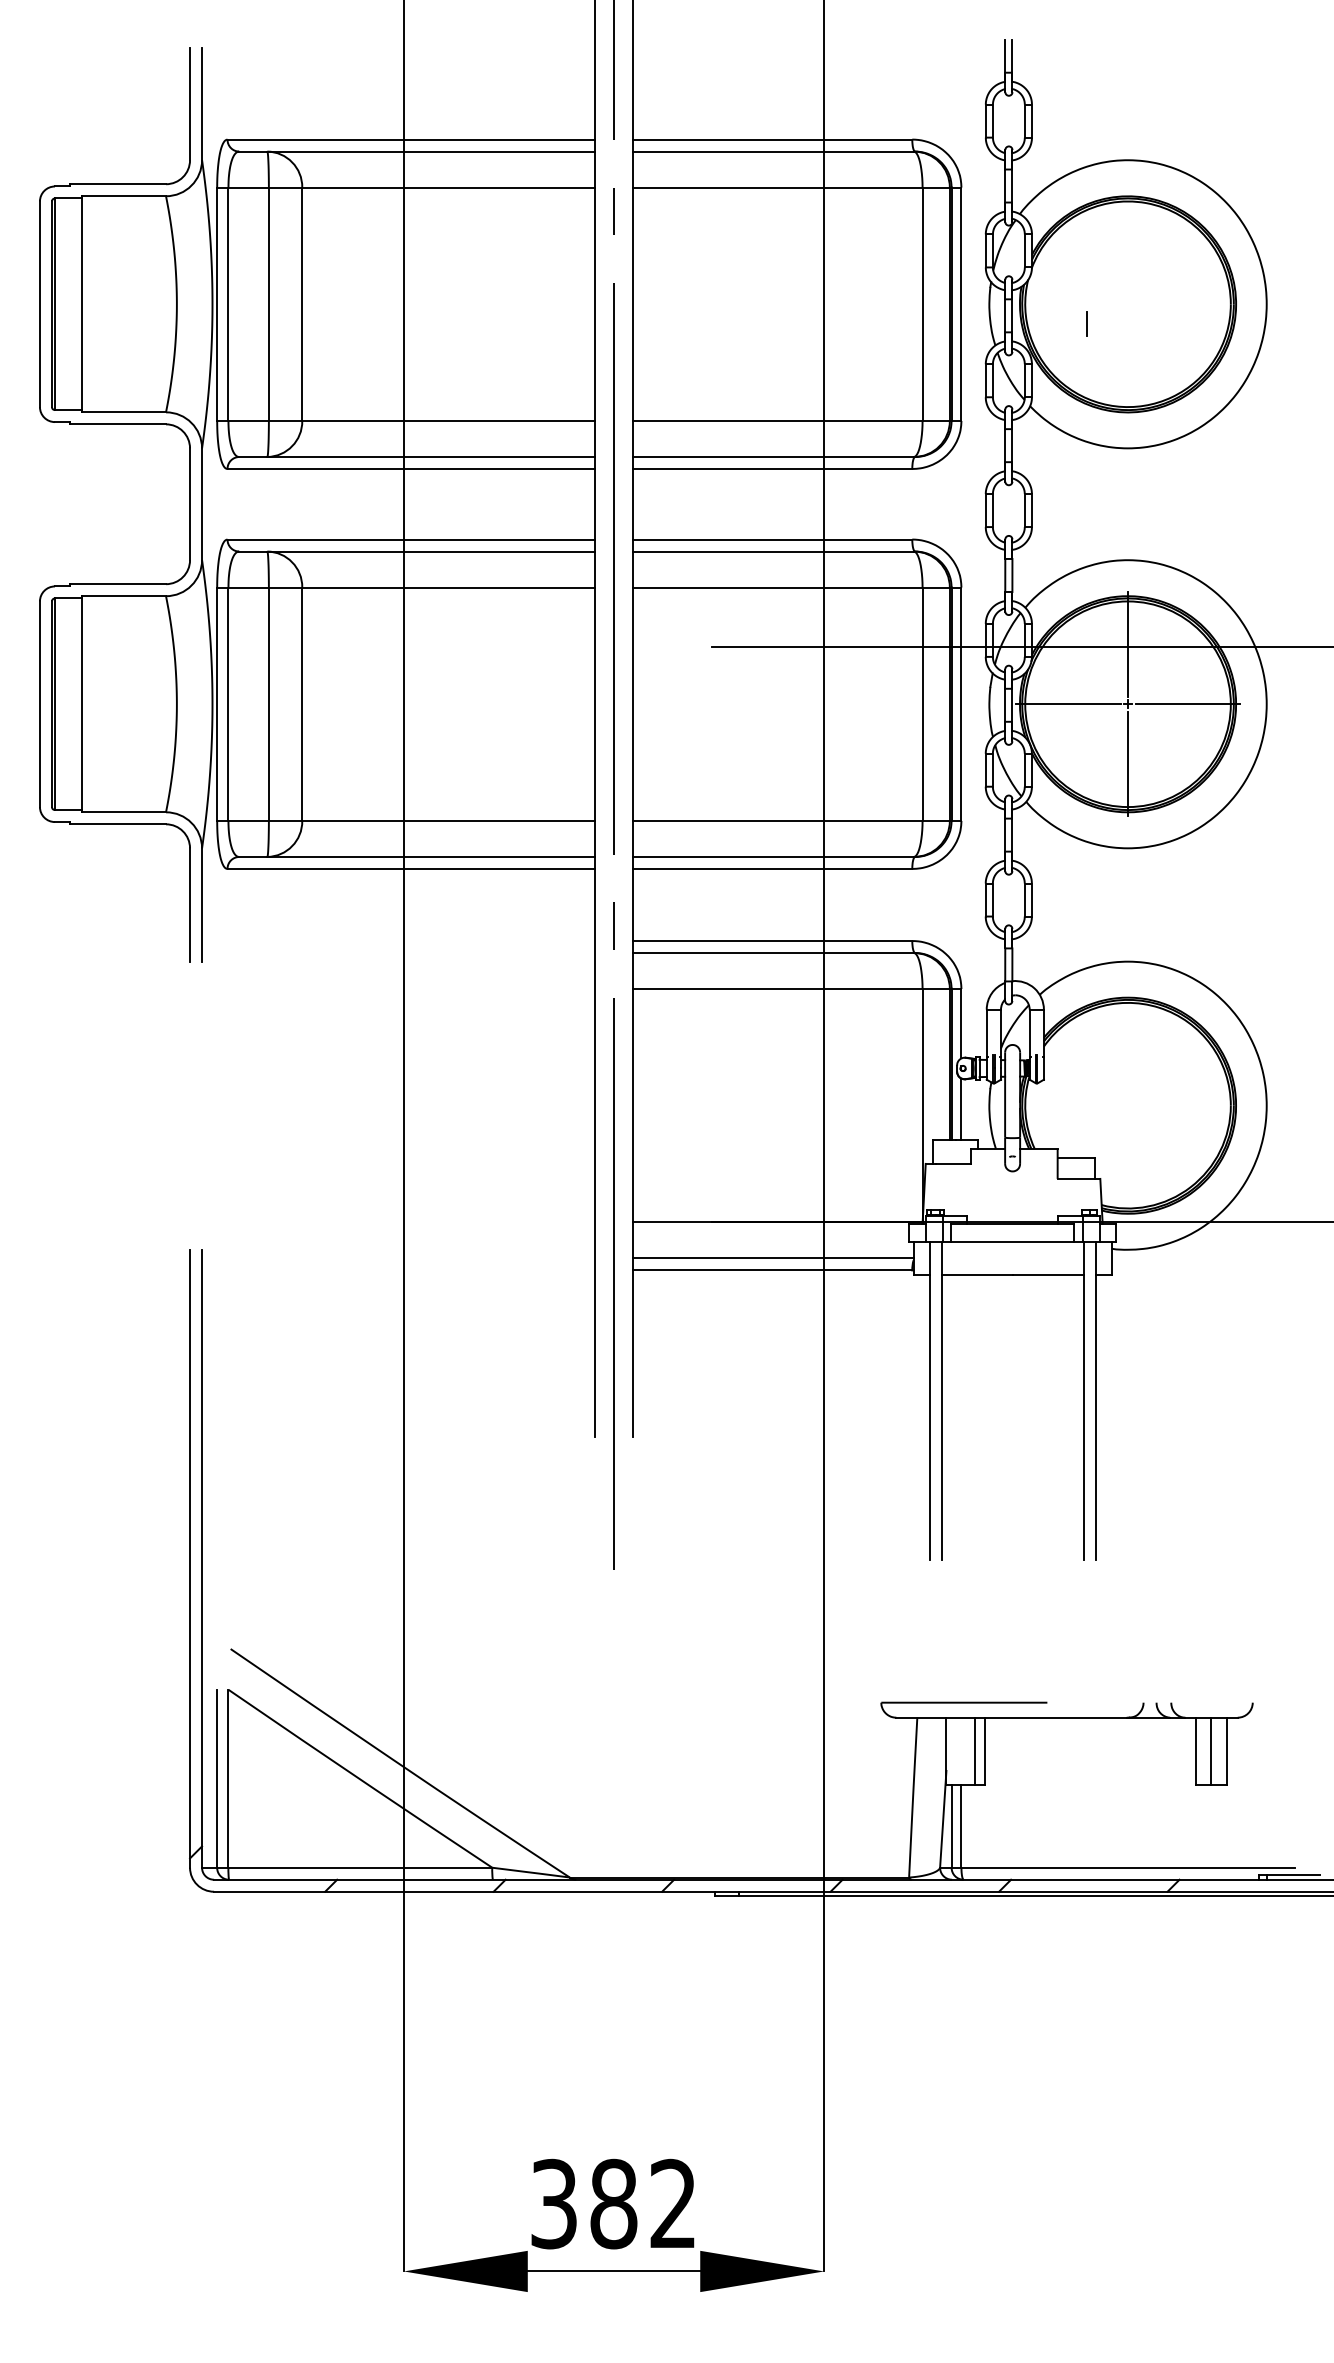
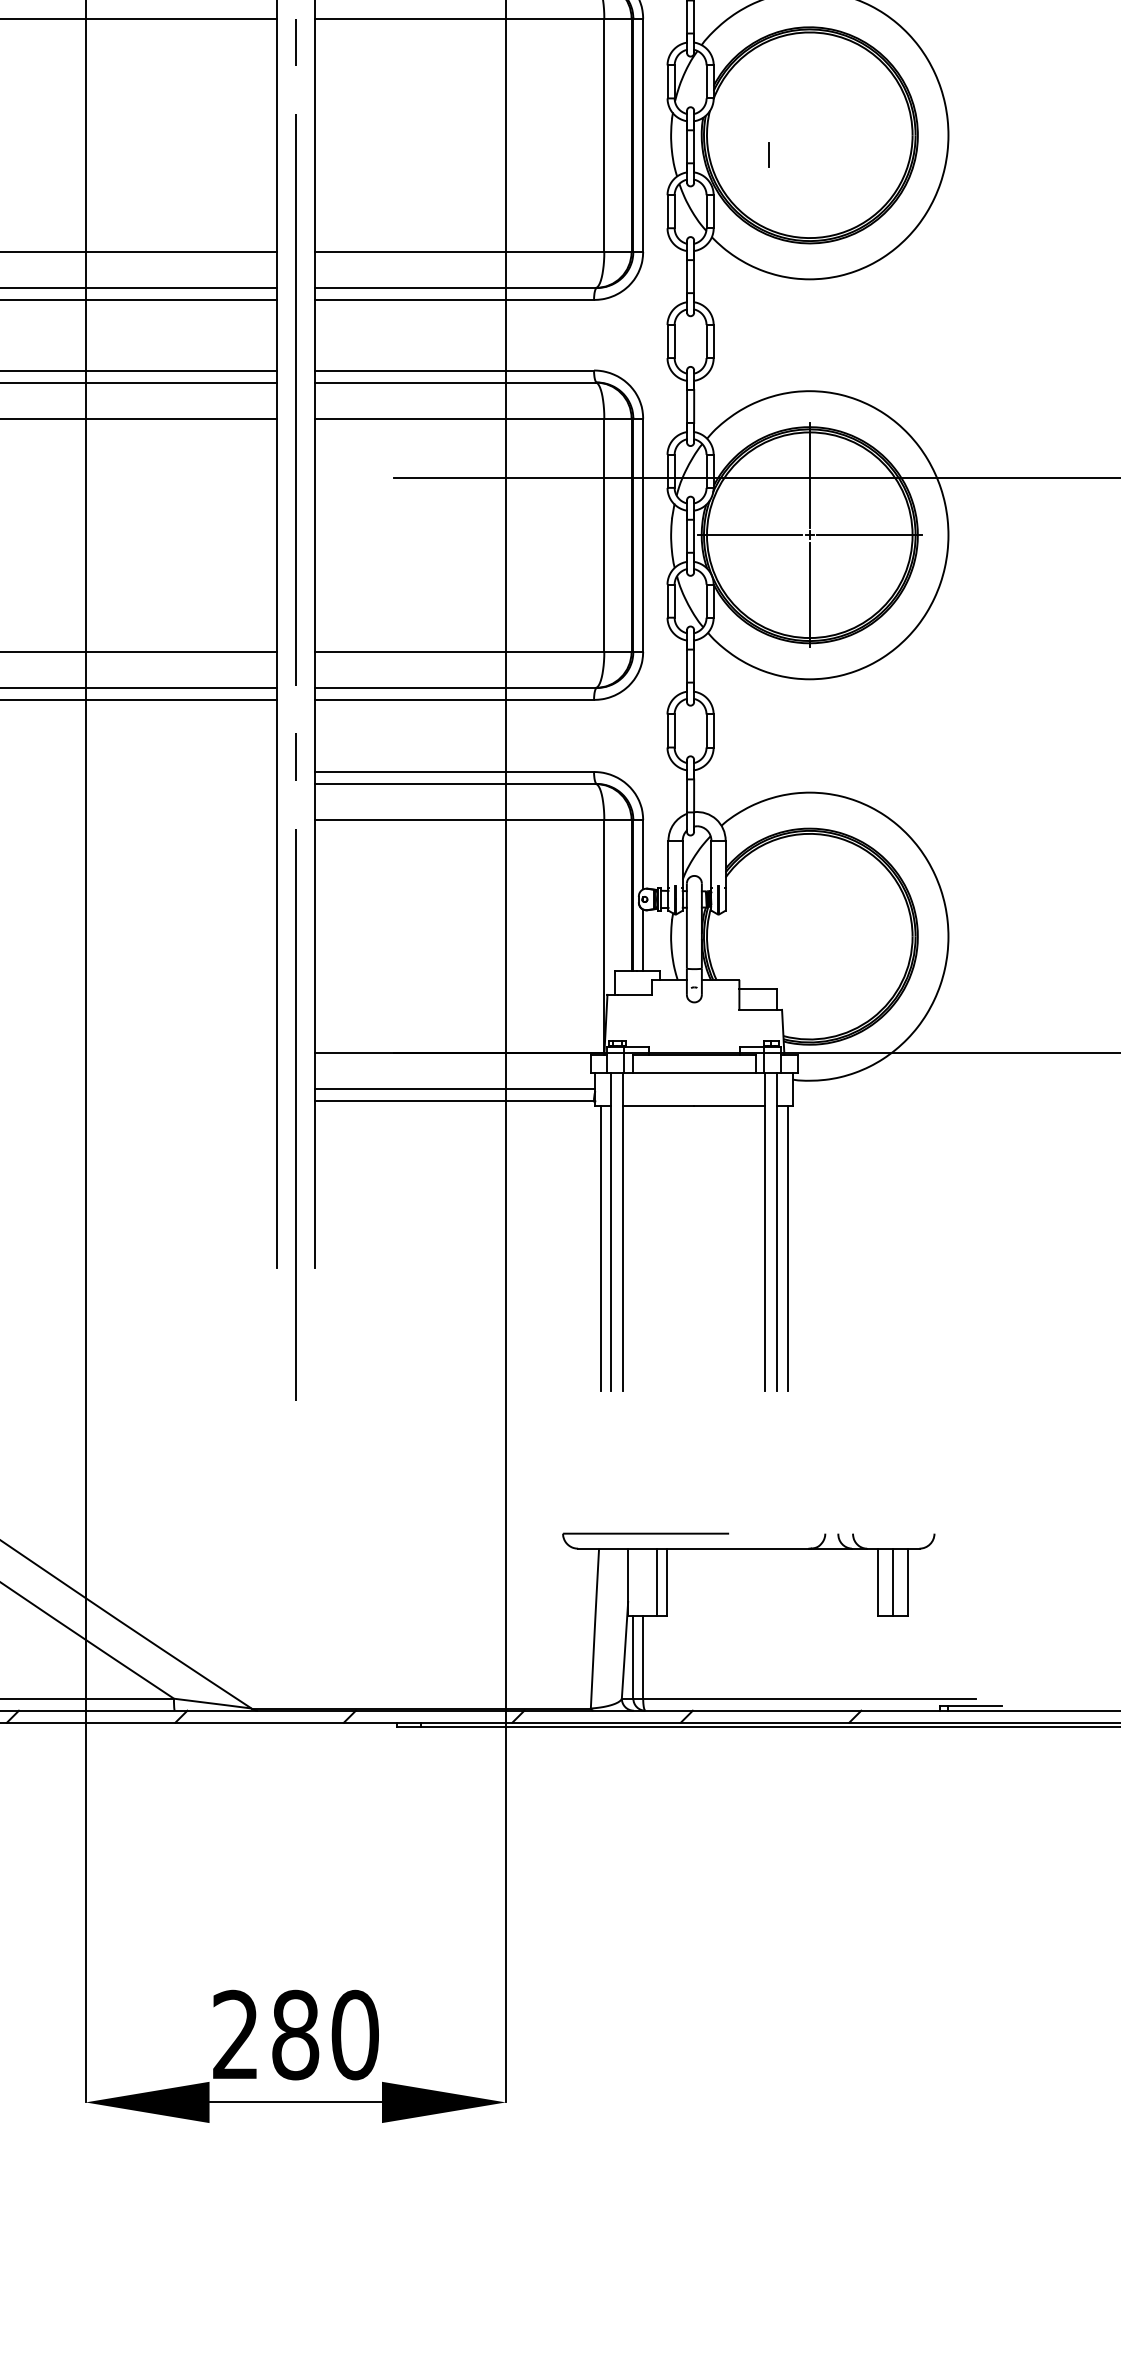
line: (918, 1417) -> (600, 1248), added
line: (1106, 1417) -> (788, 1248), added
text: (614, 2203) -> (296, 2034), 382 -> 280

